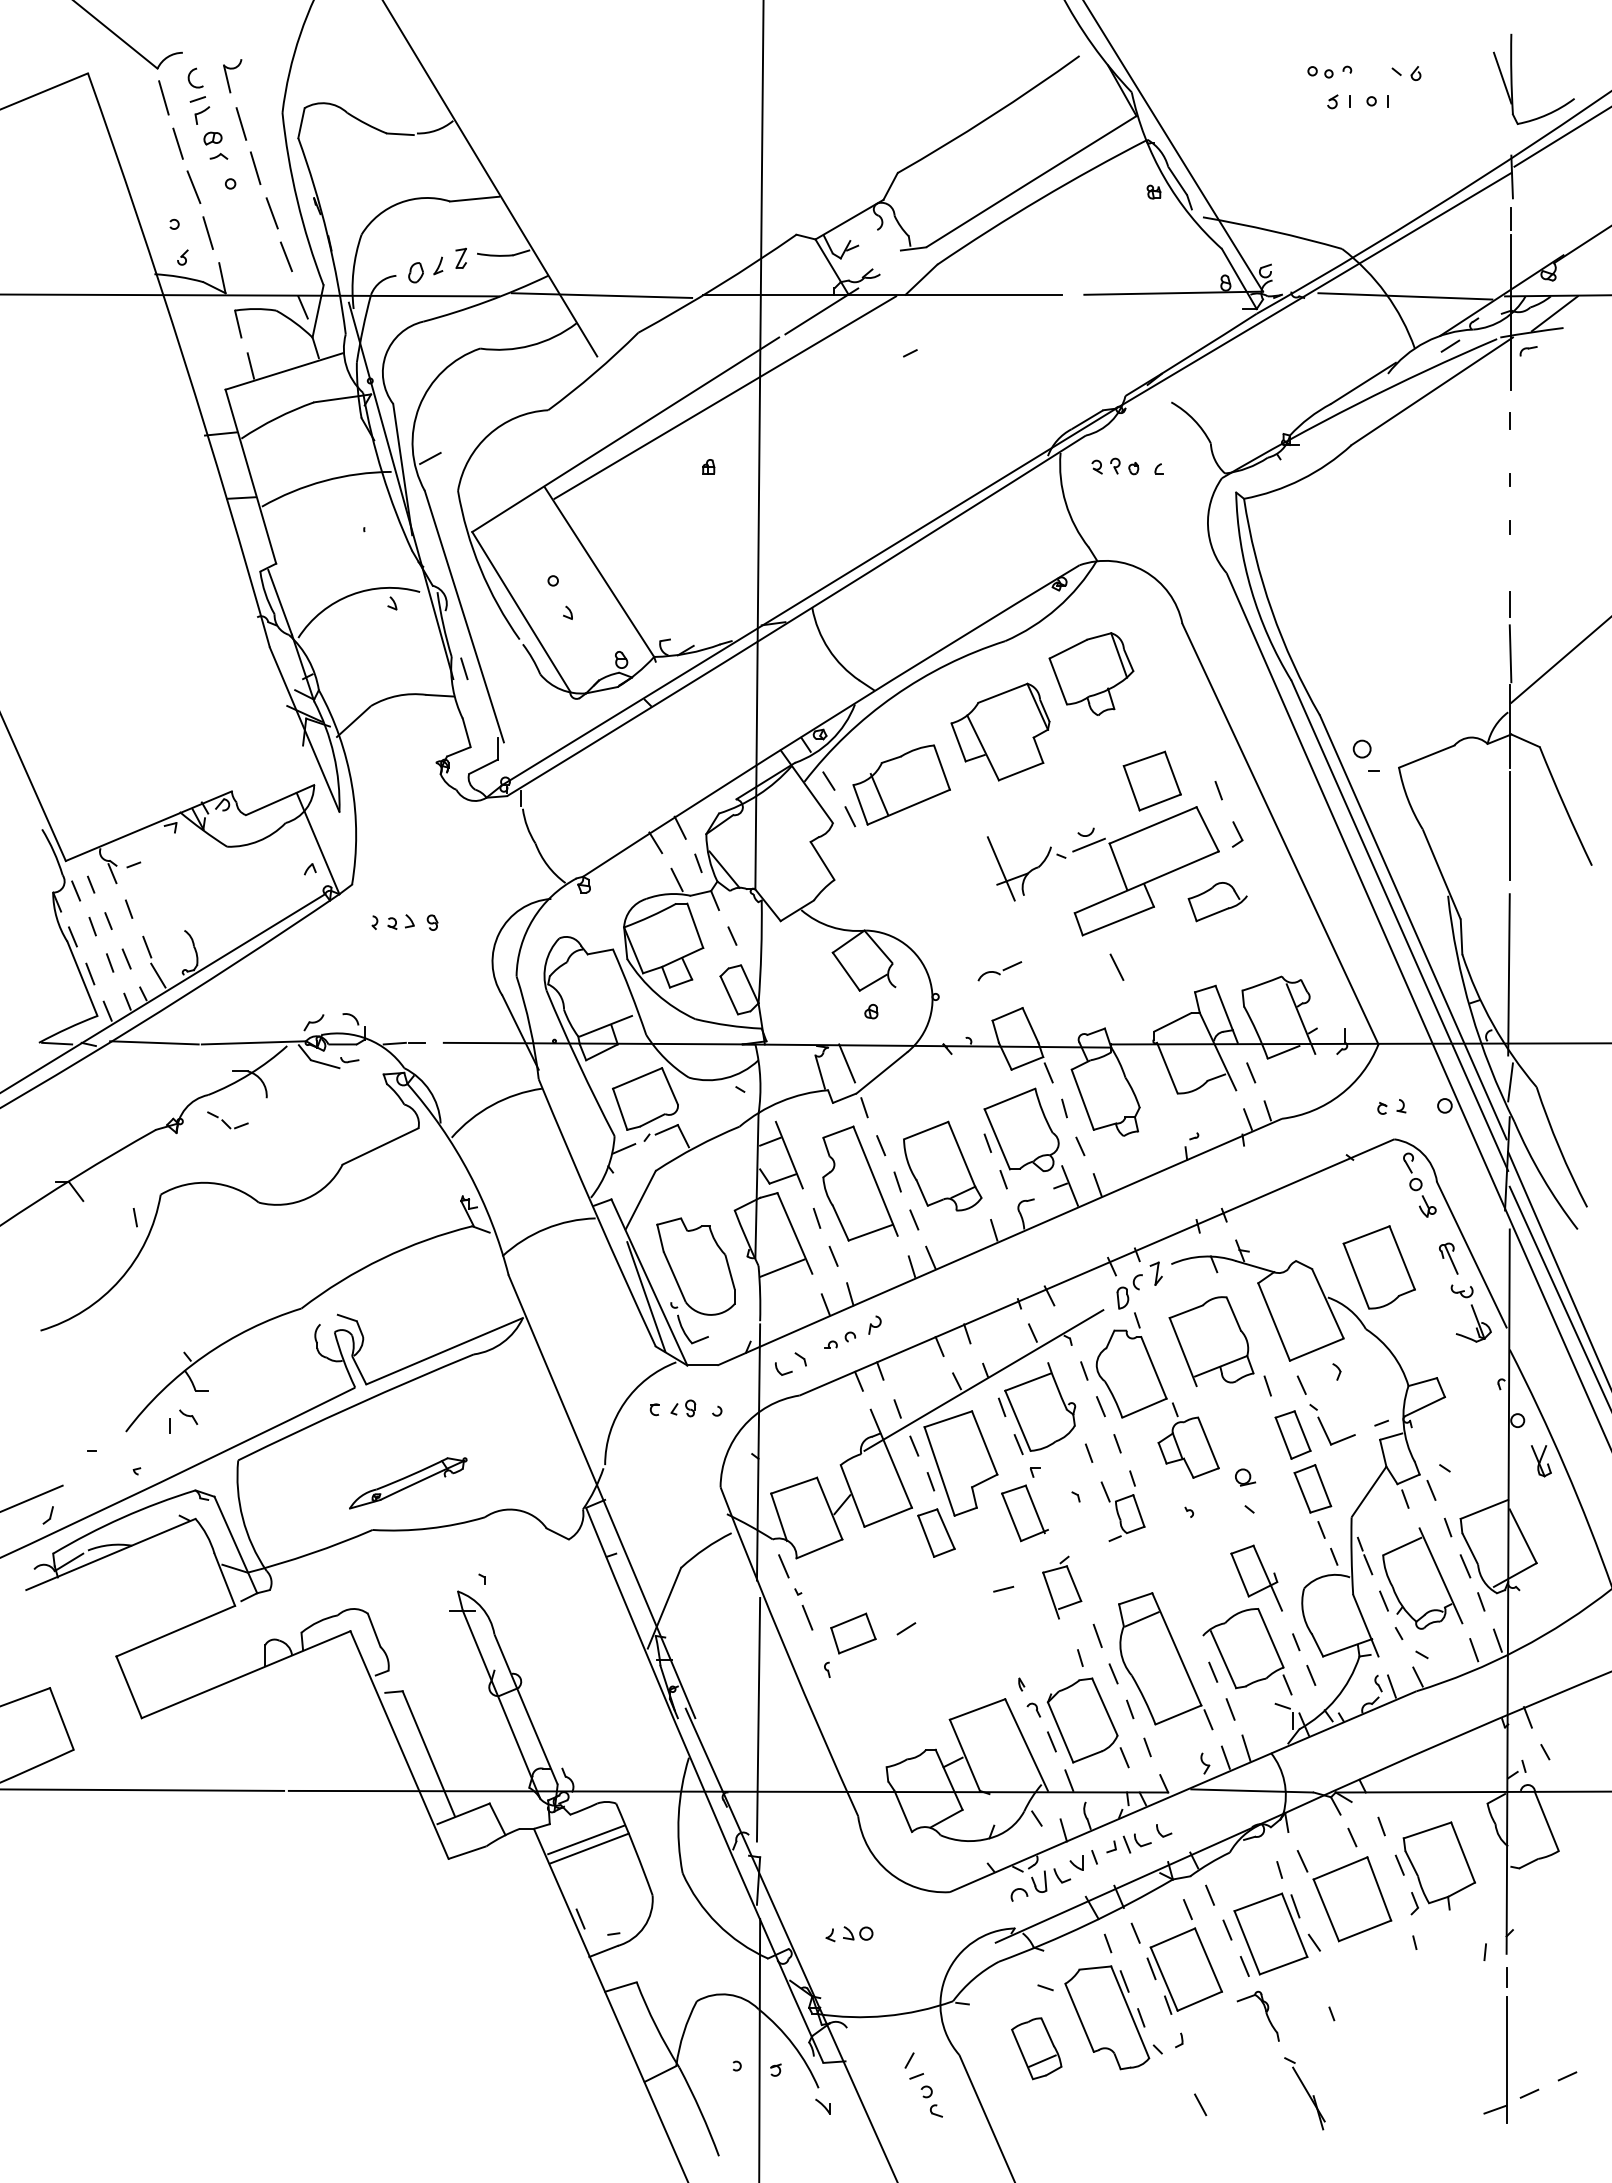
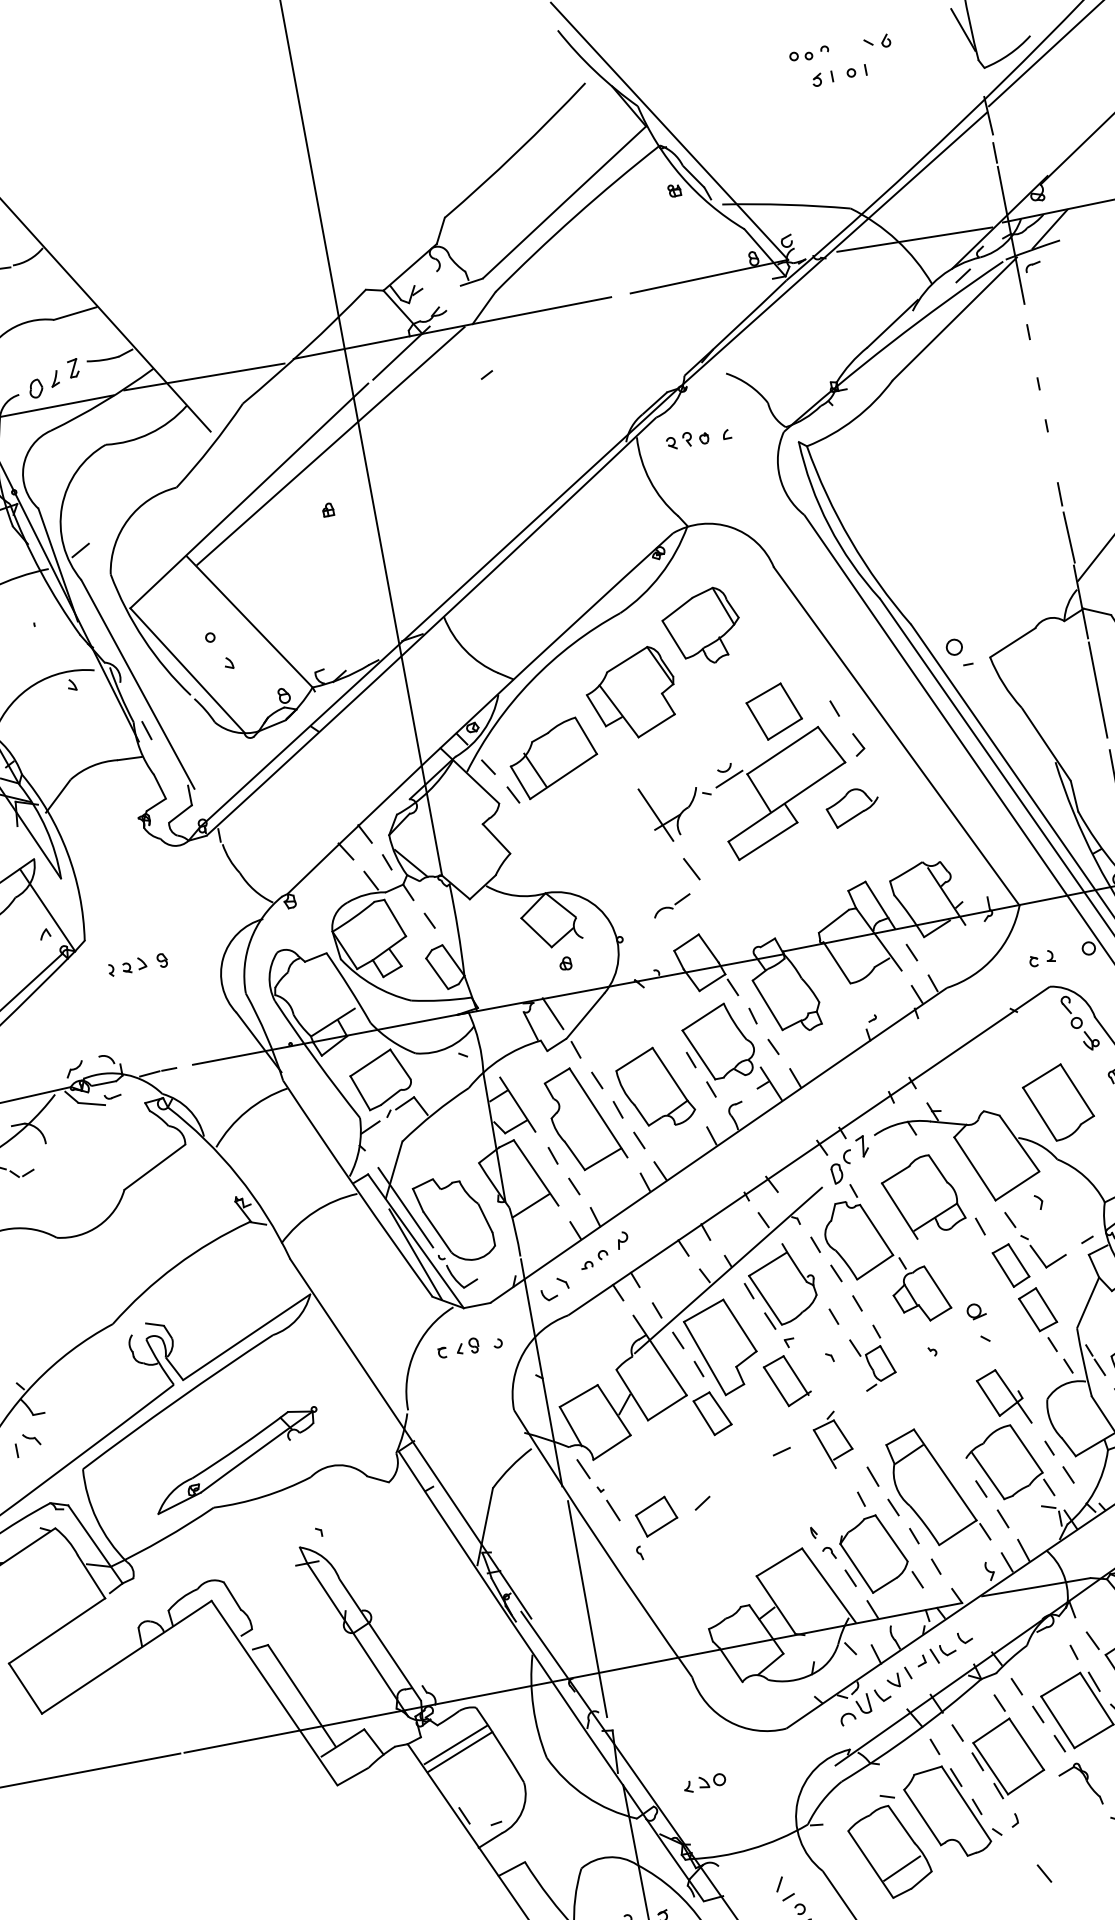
line: (1116, 966) -> (691, 868), moved
line: (645, 1243) -> (405, 1207), added
part: (408, 1483) -> (237, 1460), size x1.67
part: (1036, 2048) -> (889, 1851), size x1.67

